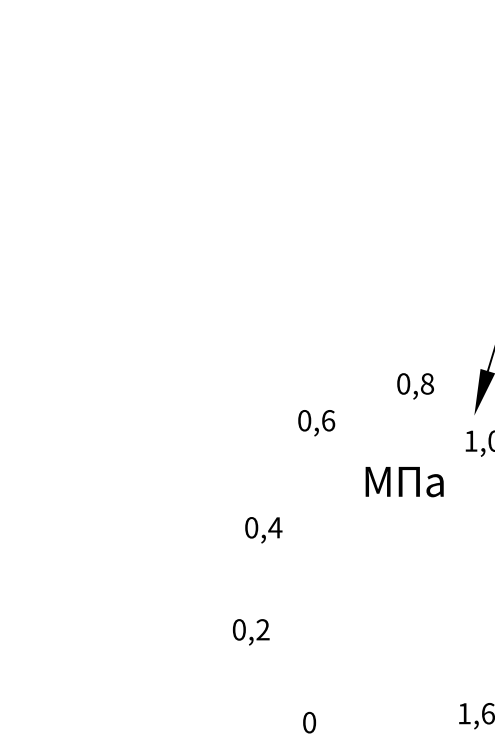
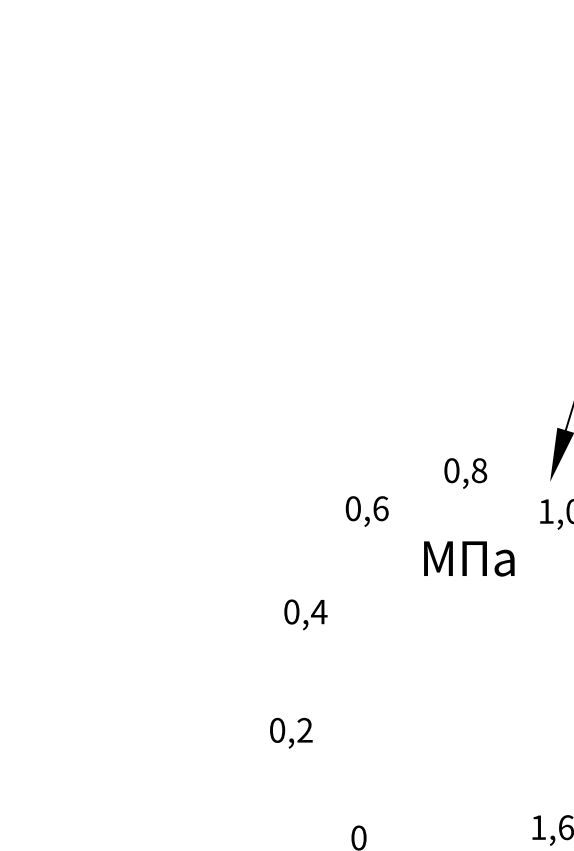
text: (415, 386) -> (465, 473), moved
text: (316, 423) -> (367, 511), moved

